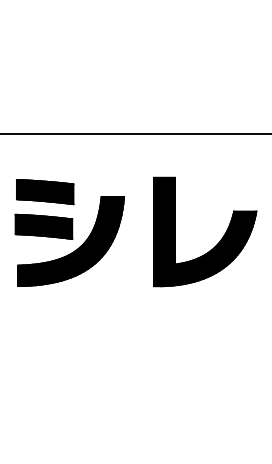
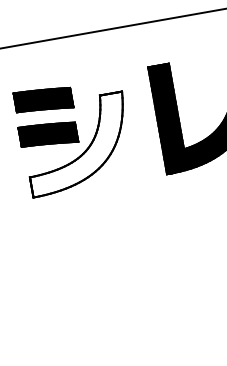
fill: (71, 241) -> (78, 144), removed

